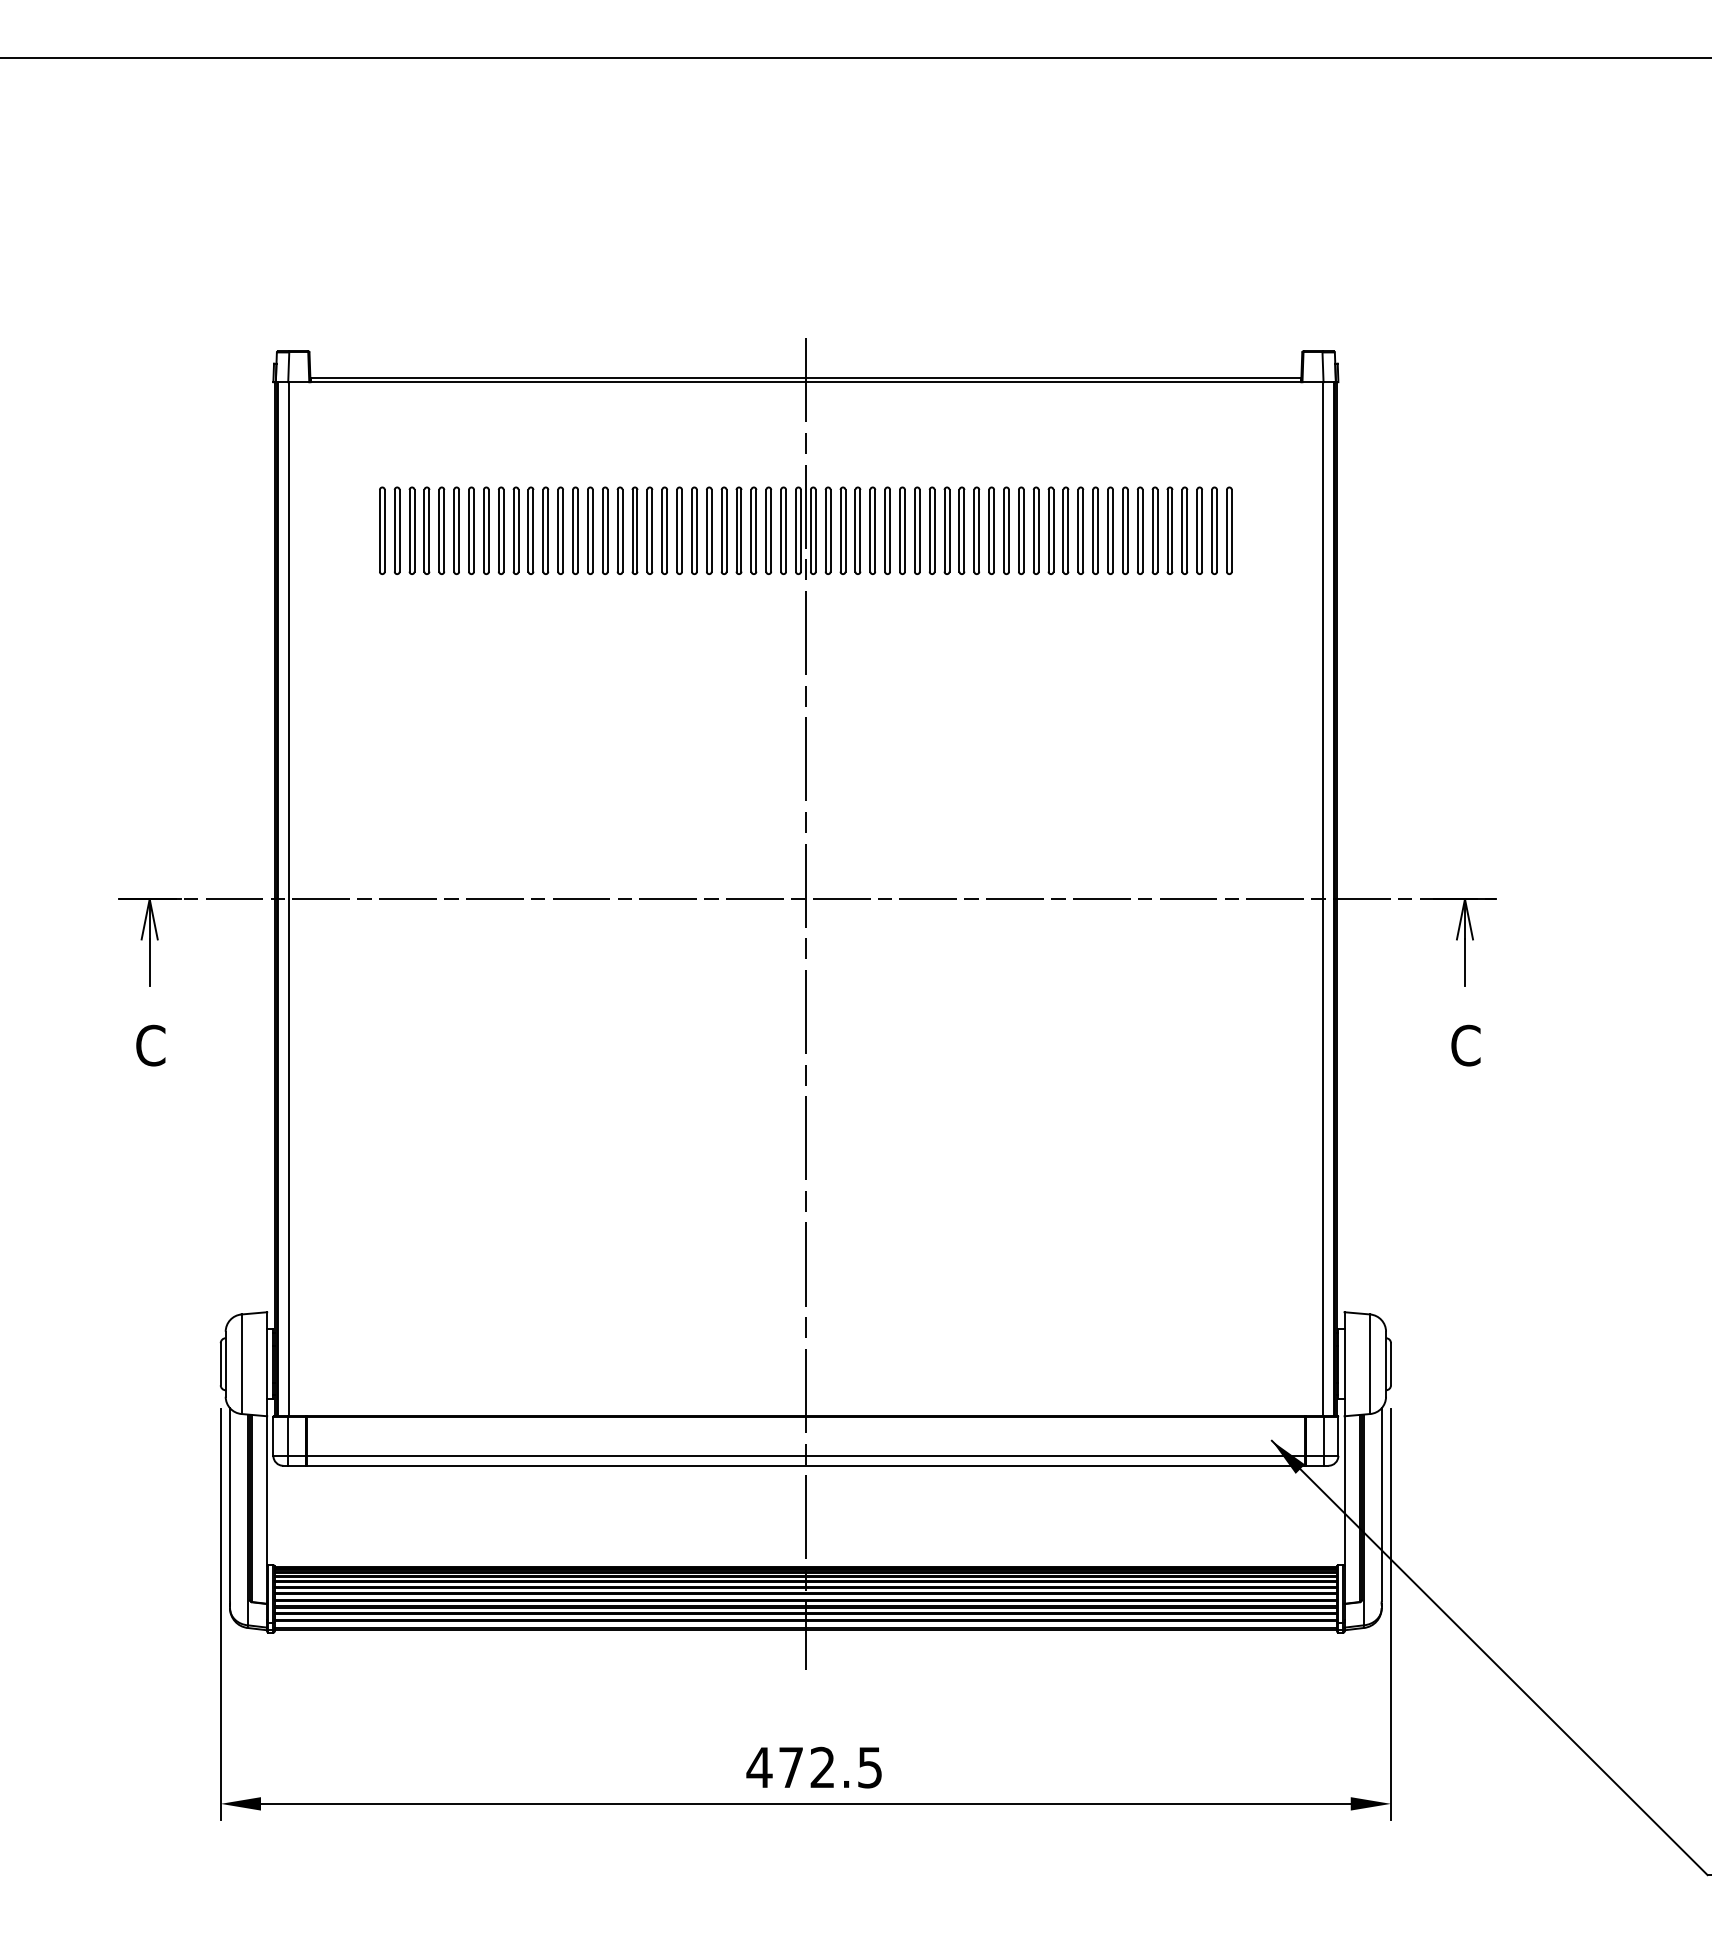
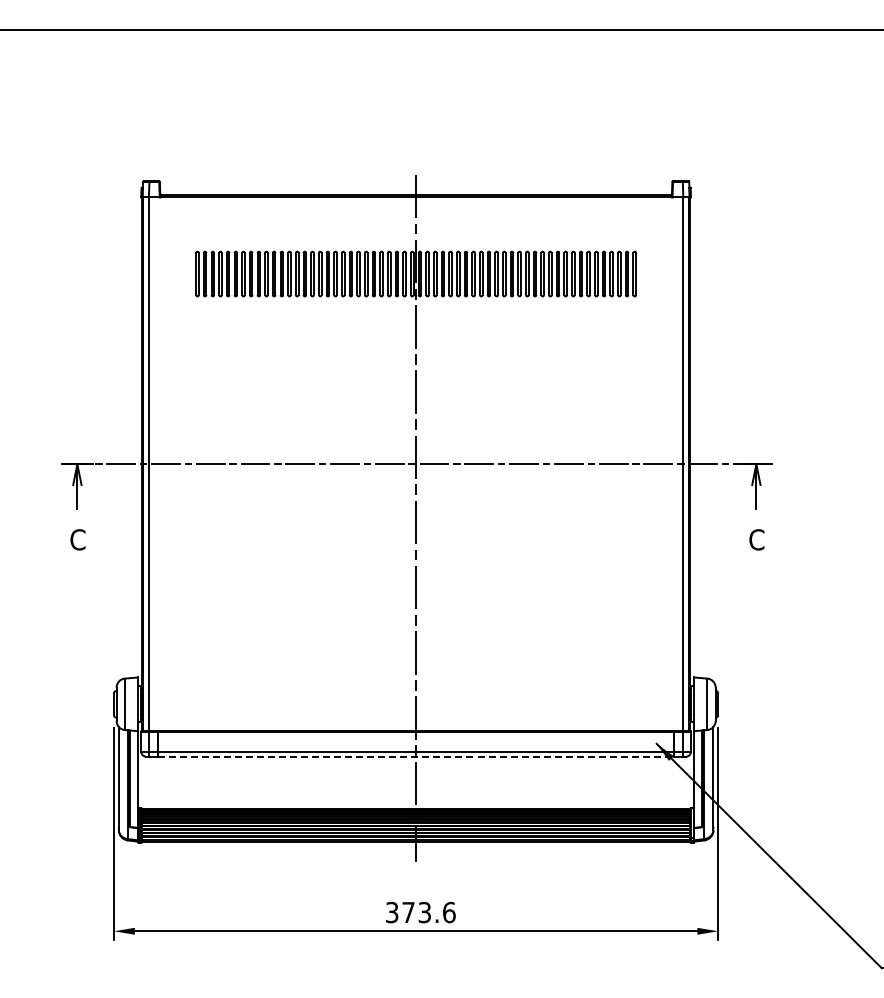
line: (806, 1465) -> (416, 756), solid -> dashed
text: (814, 1767) -> (420, 912), 472.5 -> 373.6

